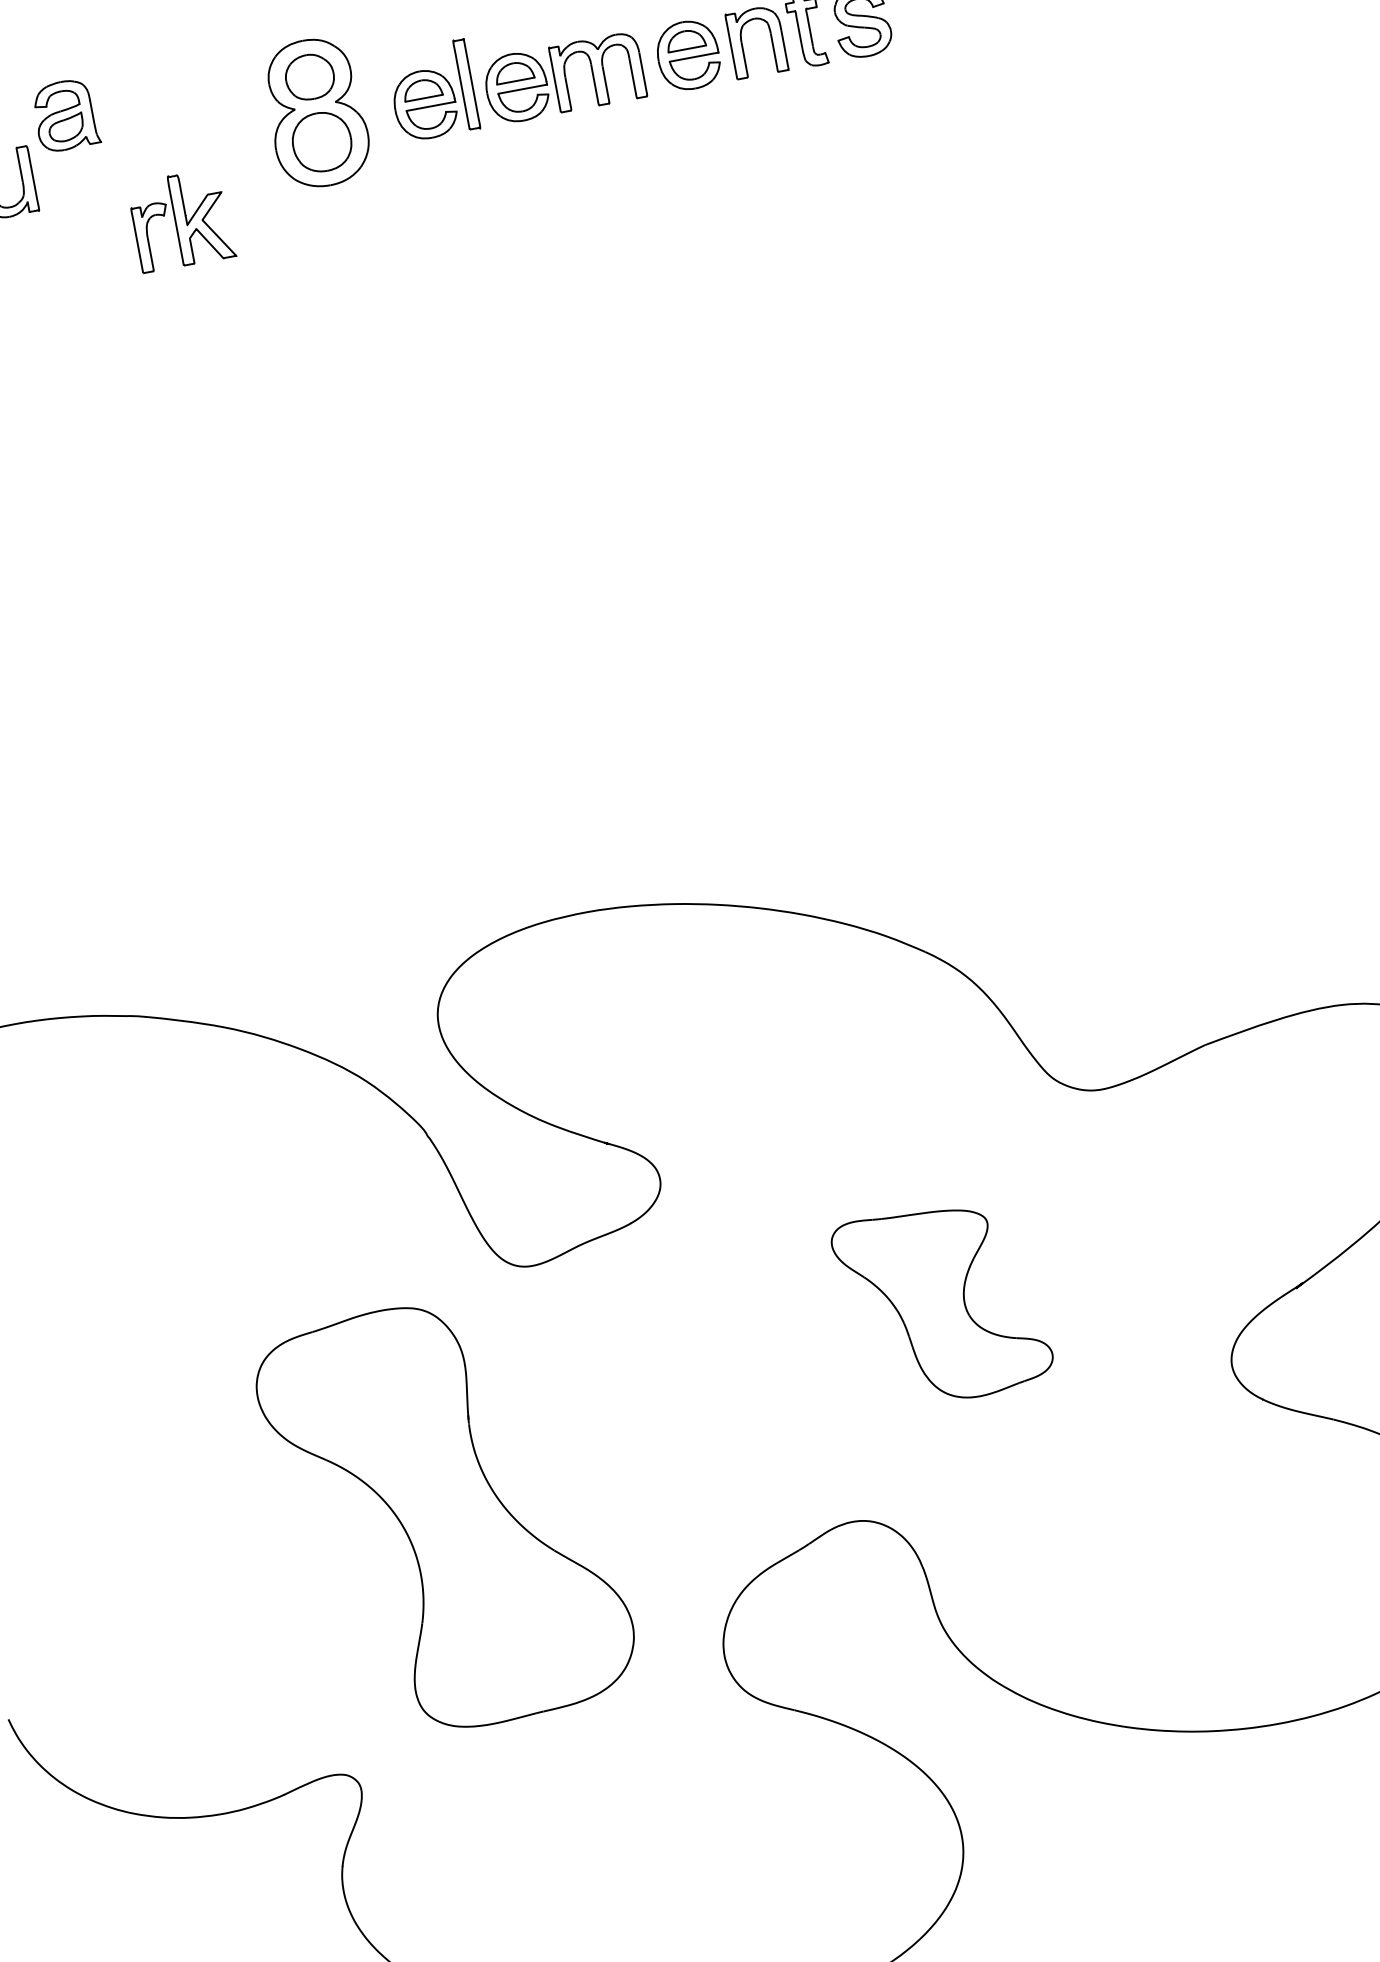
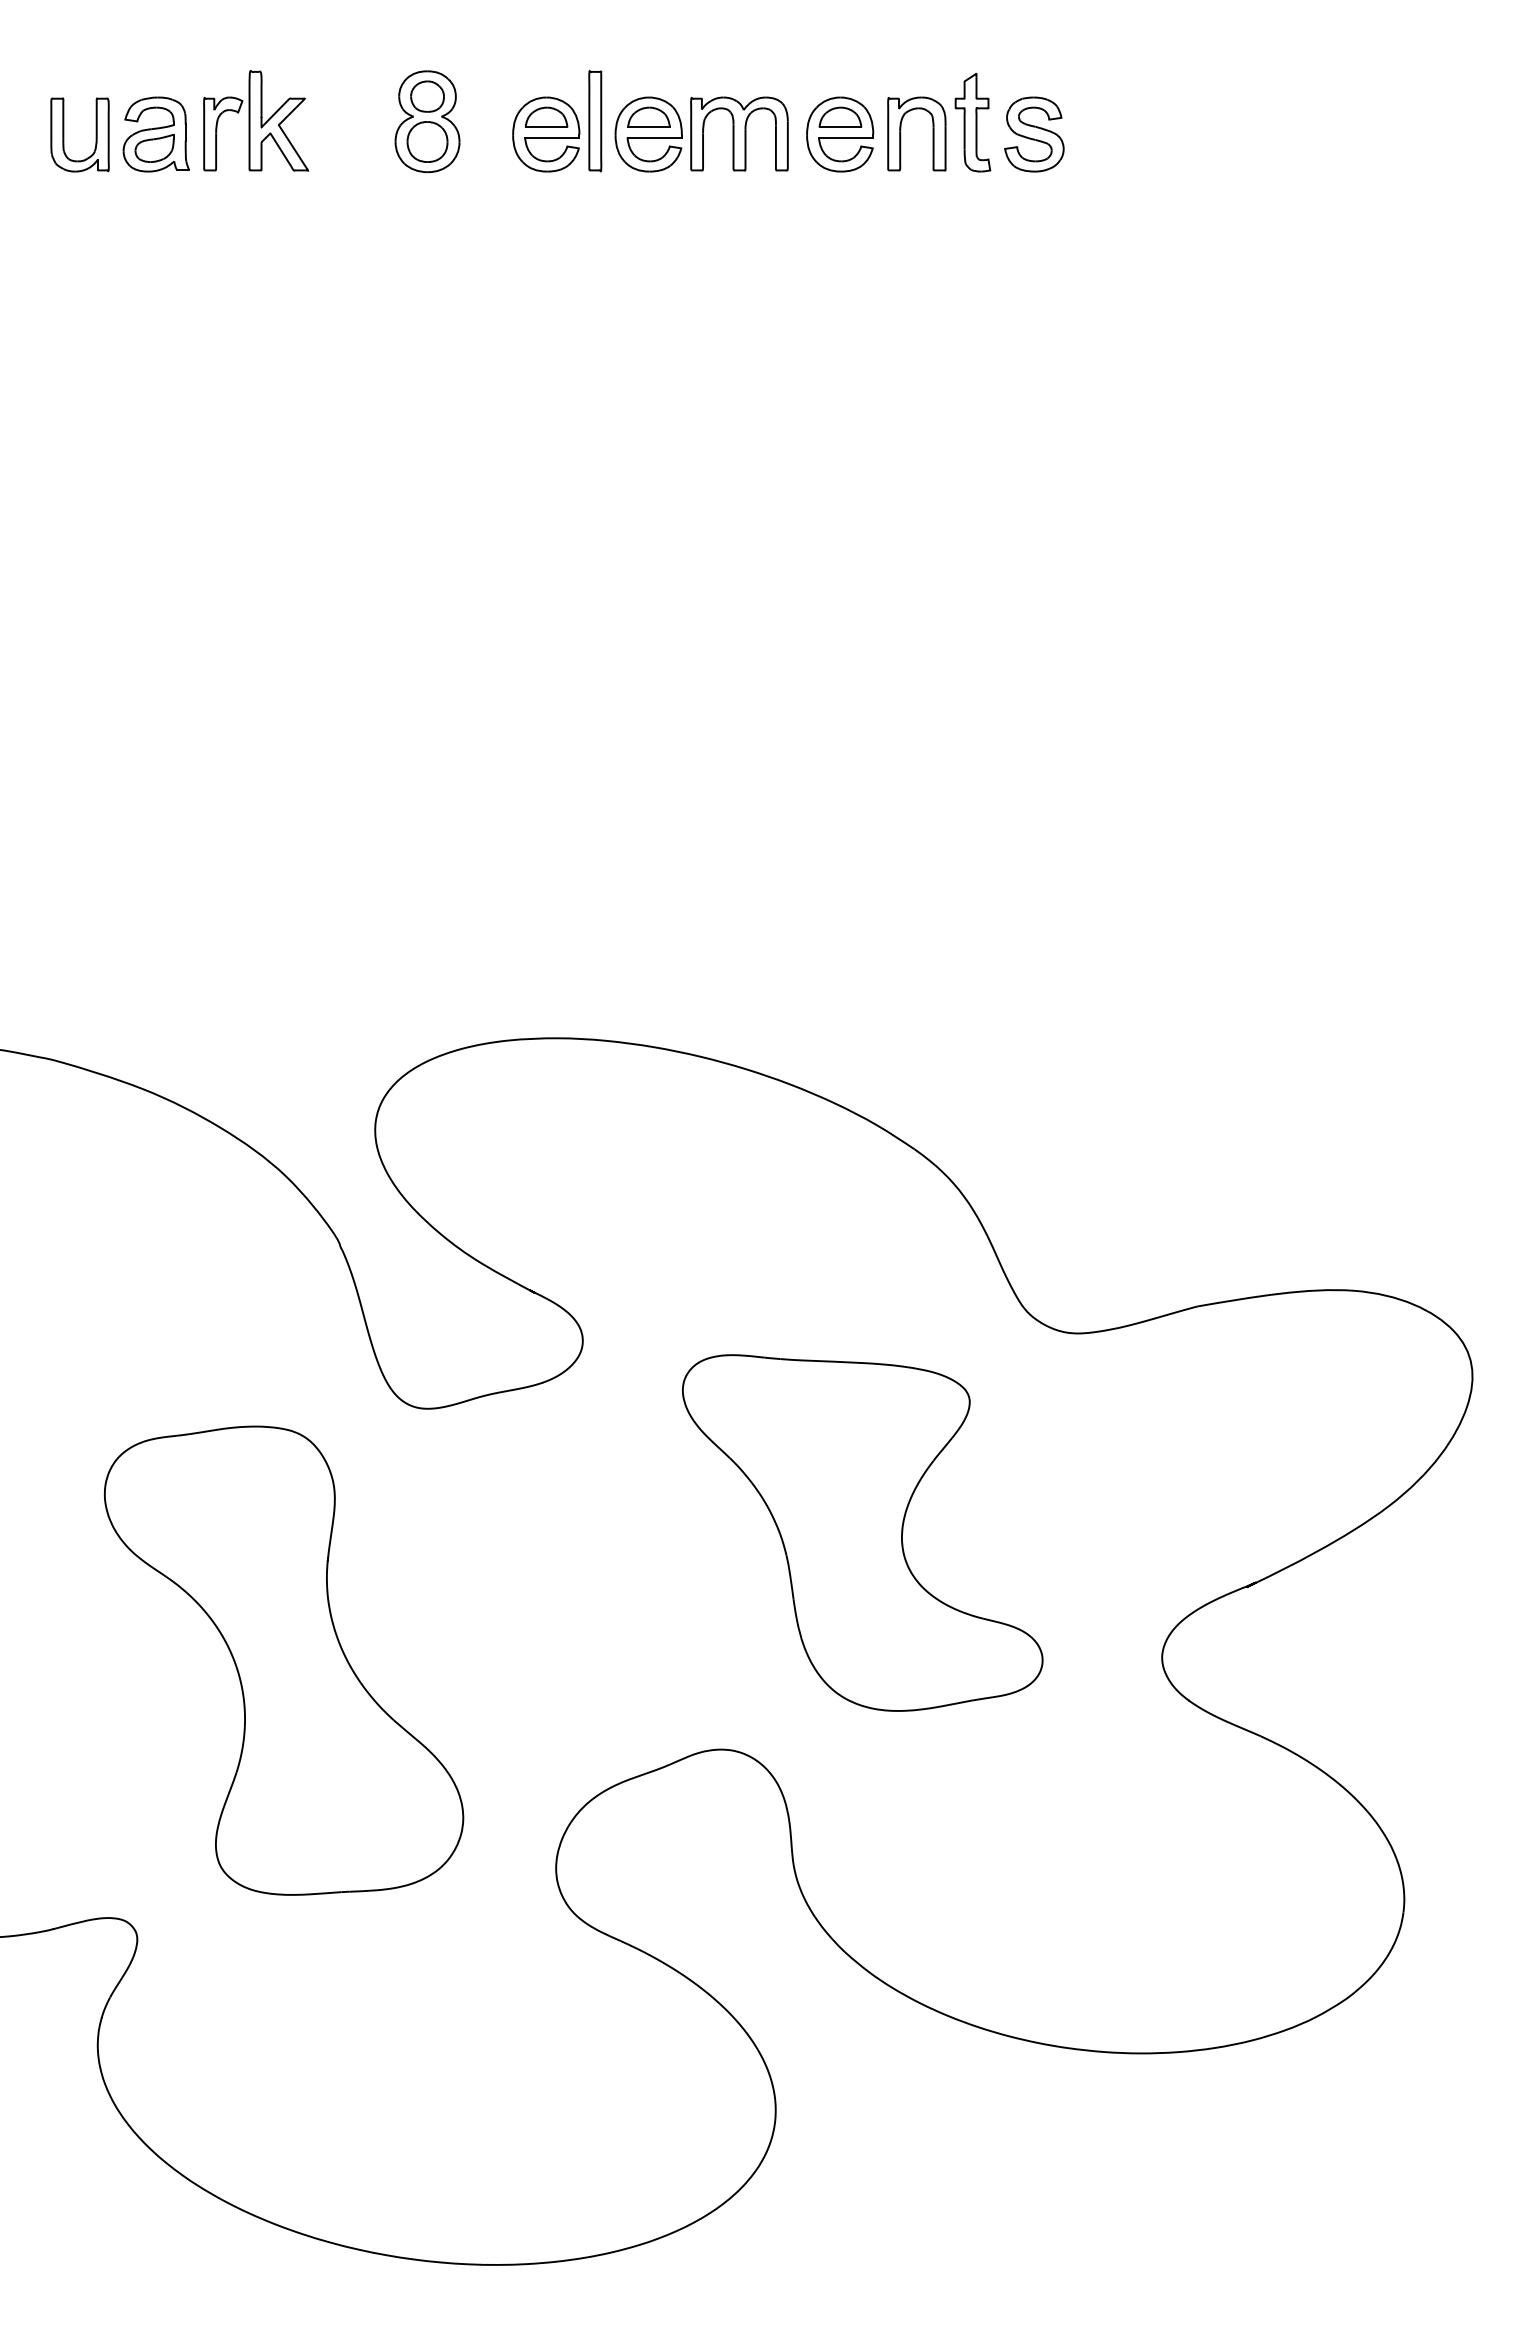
part: (316, 112) -> (427, 121), size x0.62
part: (64, 115) -> (155, 134), moved
part: (180, 219) -> (255, 120), moved
part: (942, 1303) -> (862, 1532), size x1.67

